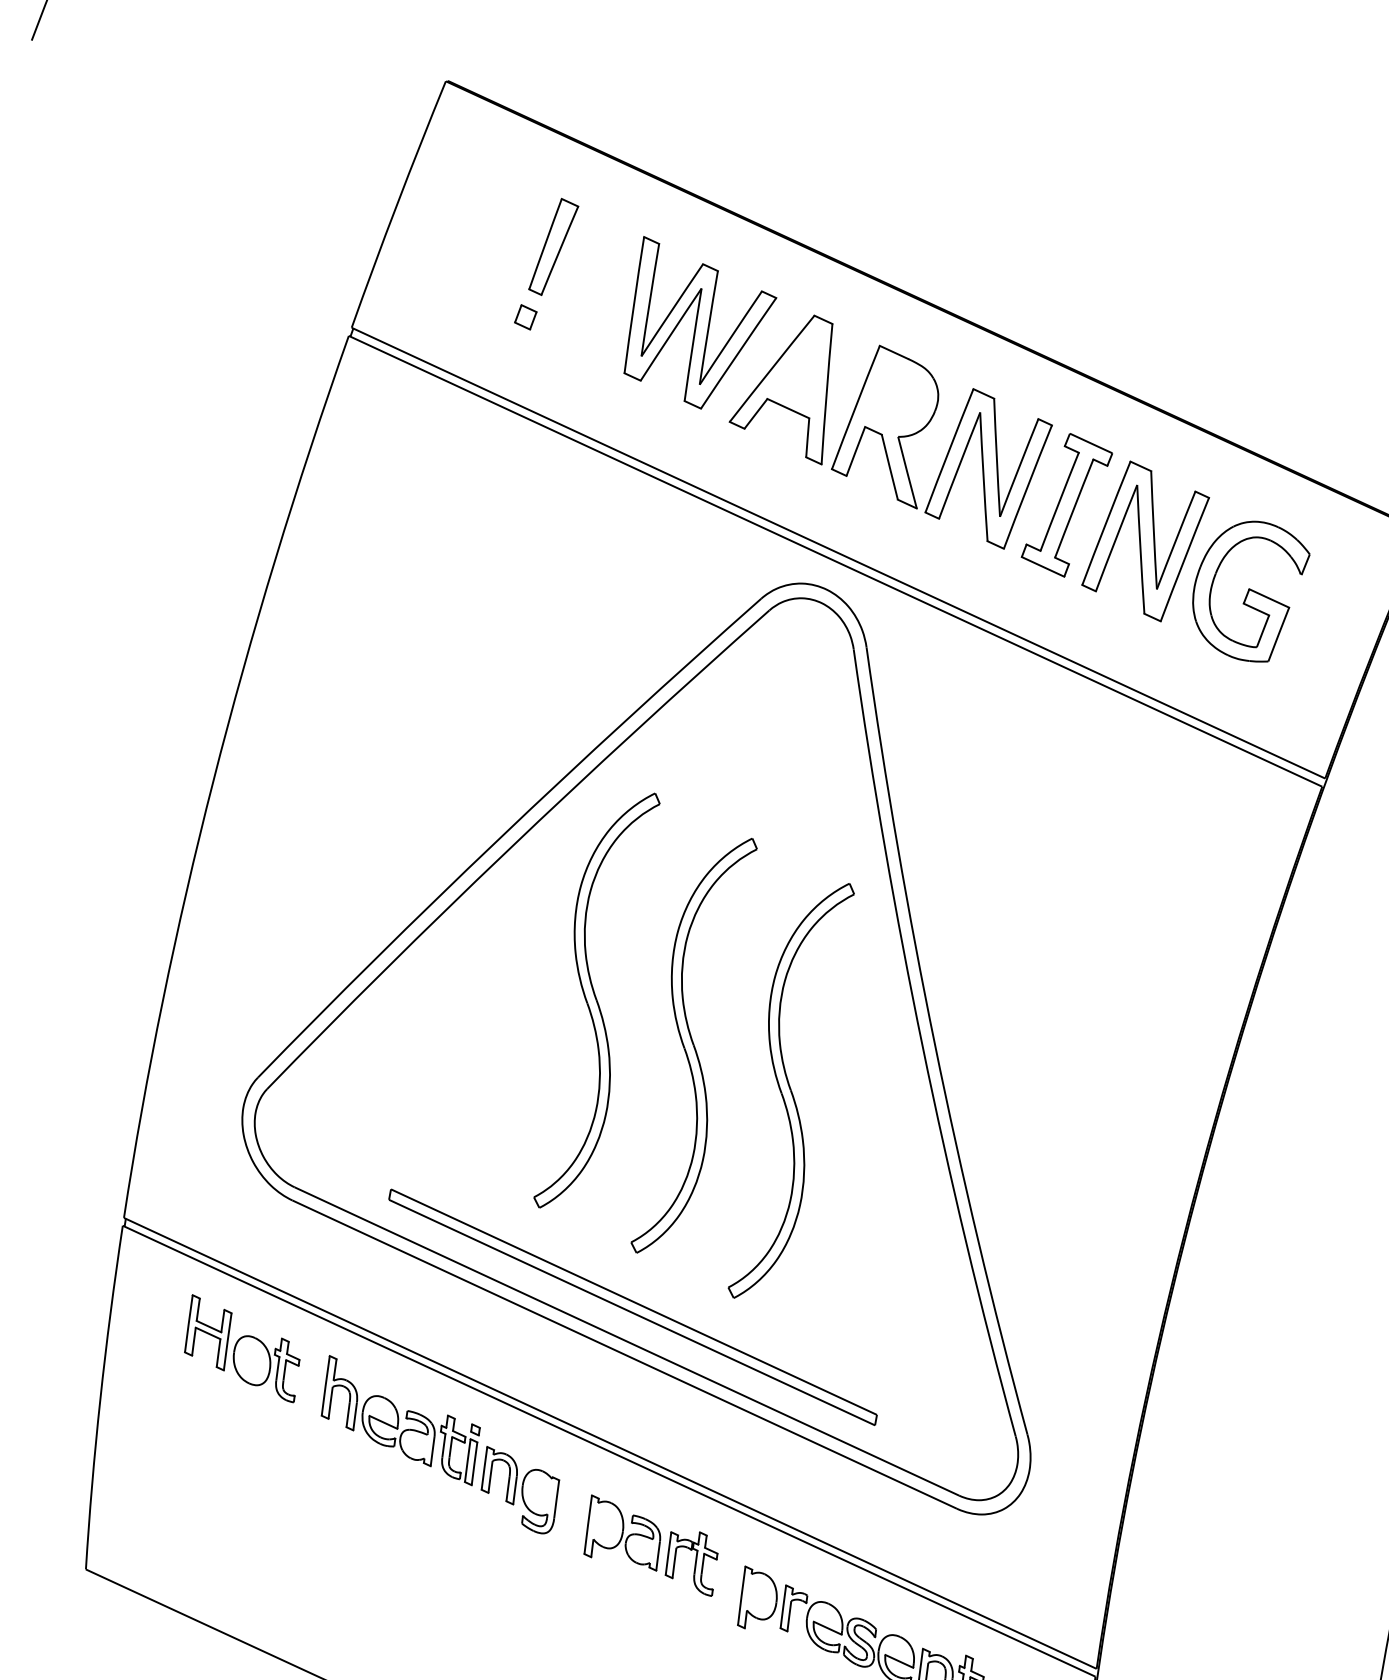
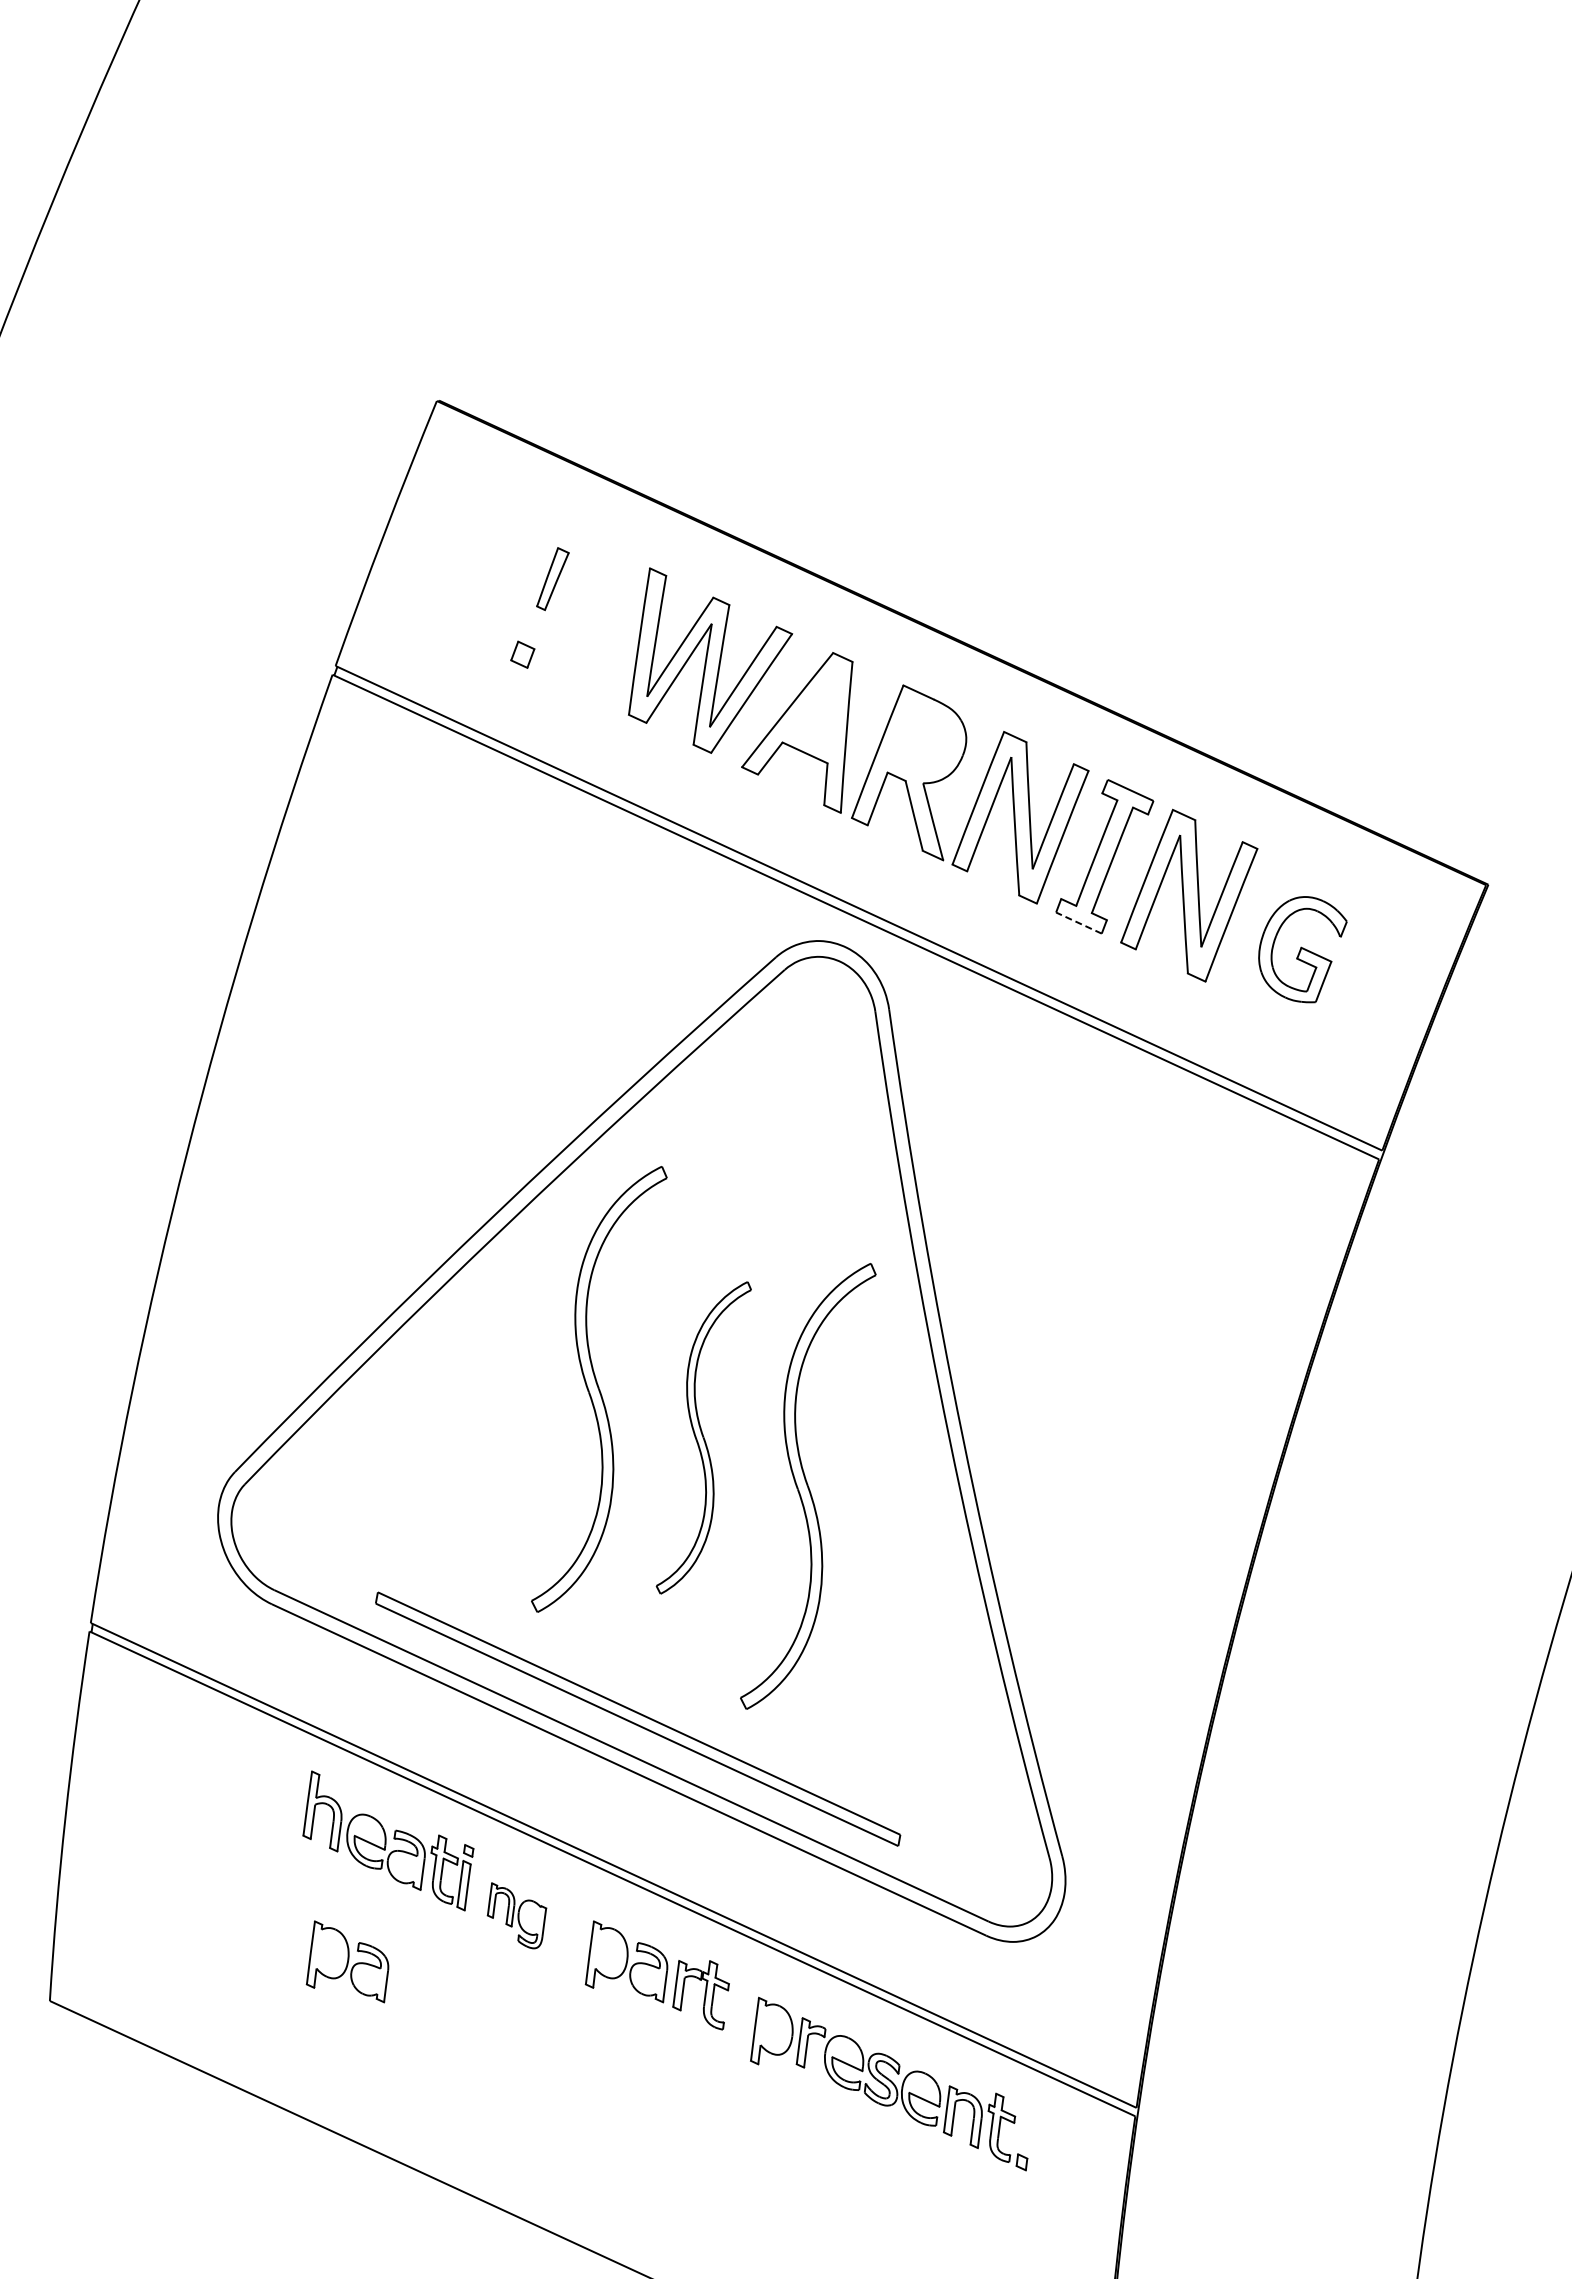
part: (553, 246) -> (552, 578), size x0.6
line: (1042, 566) -> (1078, 922), solid -> dashed
part: (1250, 591) -> (1302, 949), size x0.7
part: (693, 1045) -> (703, 1437), size x0.7
part: (241, 1348) -> (217, 1763), removed
part: (519, 1489) -> (516, 1915), size x0.7
part: (362, 1532) -> (347, 1961), added

